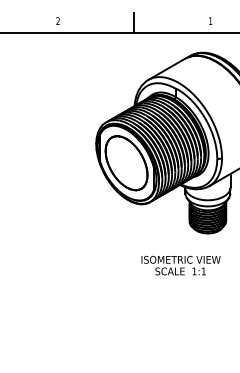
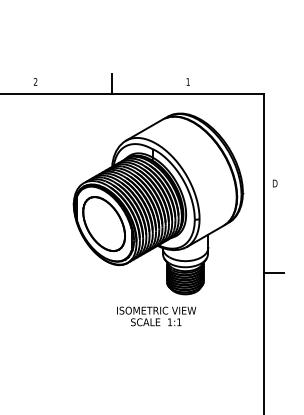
text: (180, 265) -> (156, 316), moved

